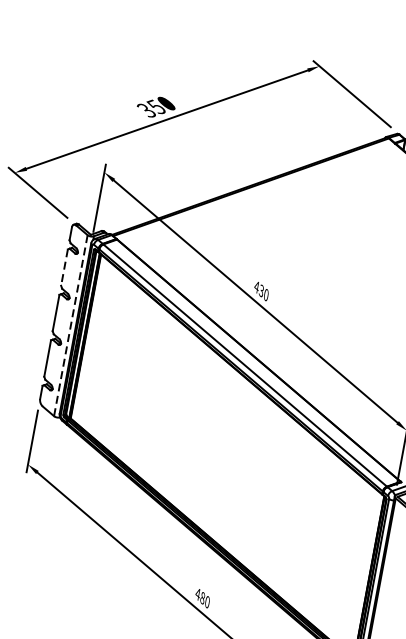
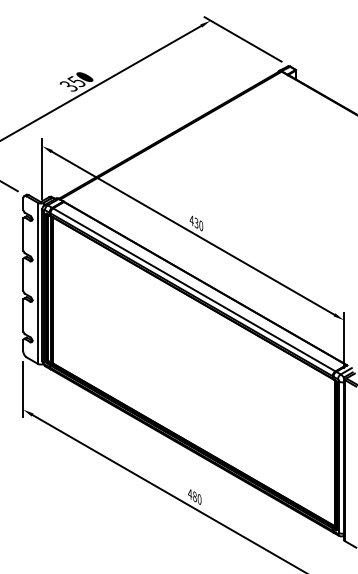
line: (64, 267) -> (23, 234), dashed -> solid
line: (70, 325) -> (37, 283), dashed -> solid

